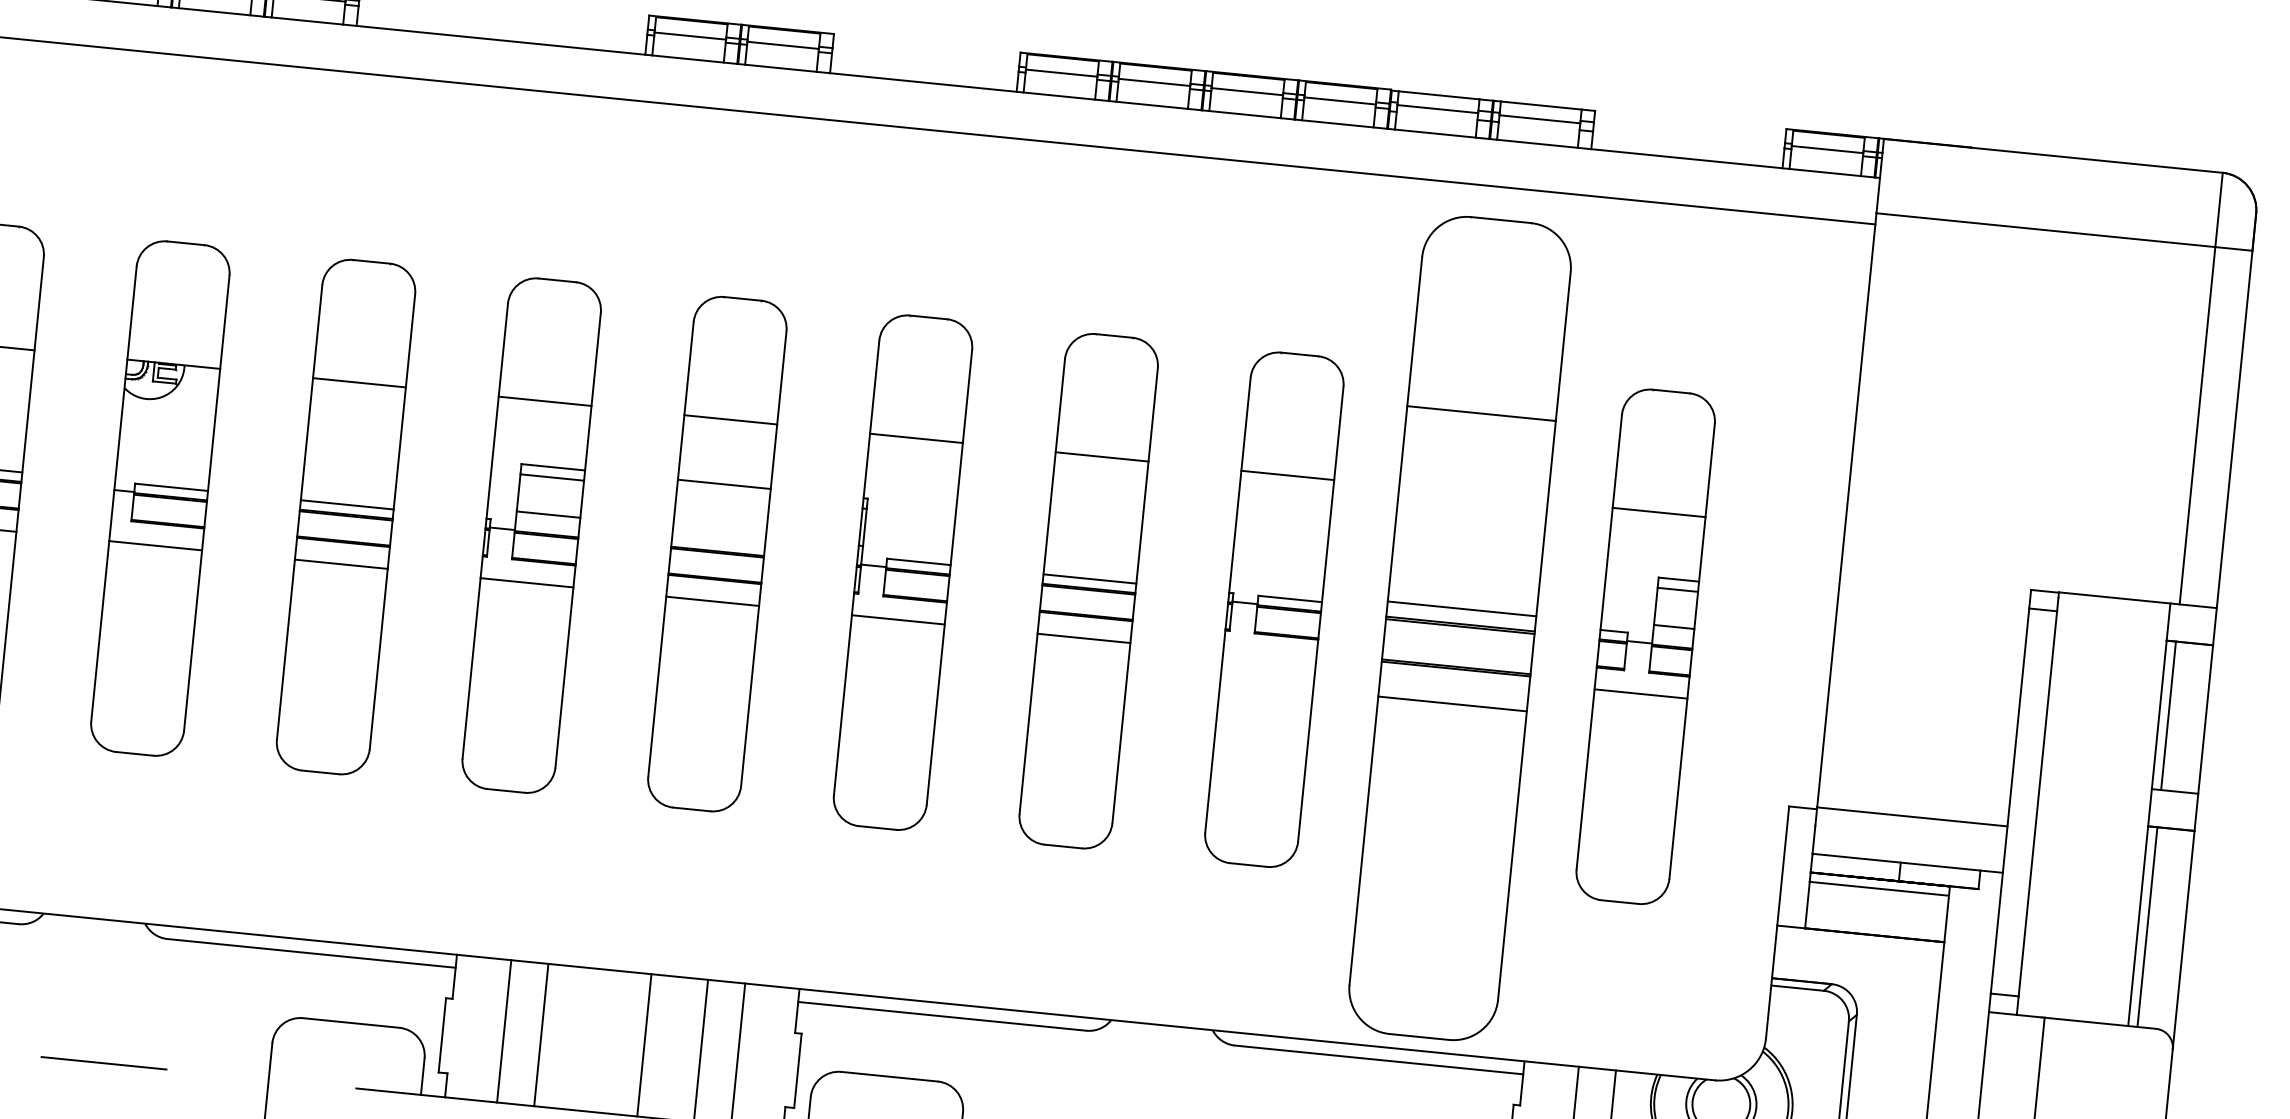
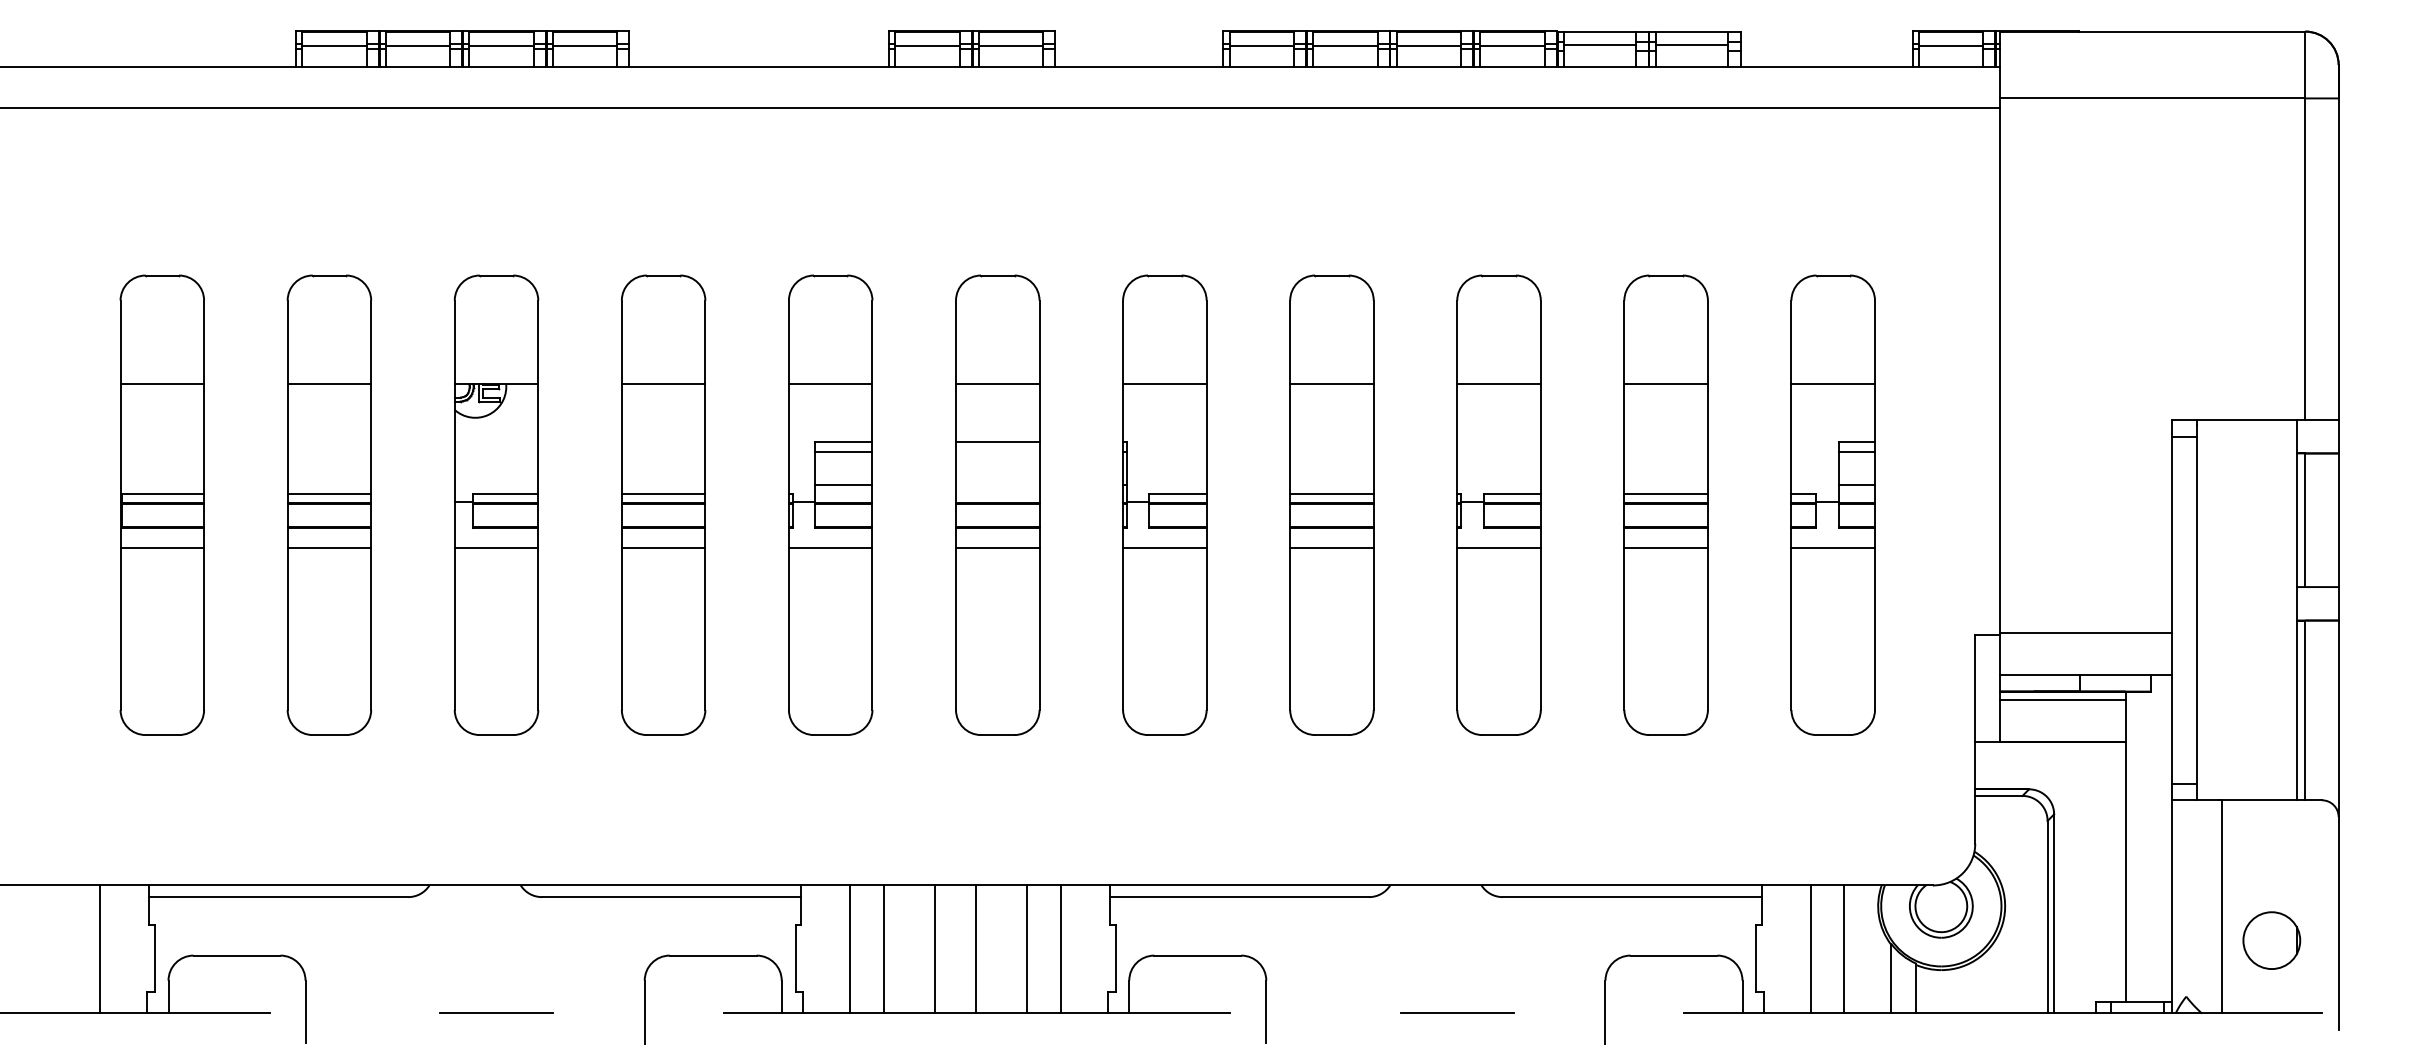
part: (1459, 627) -> (1665, 504), size x0.62
line: (1269, 656) -> (1498, 547), added
line: (597, 1040) -> (934, 949), added

